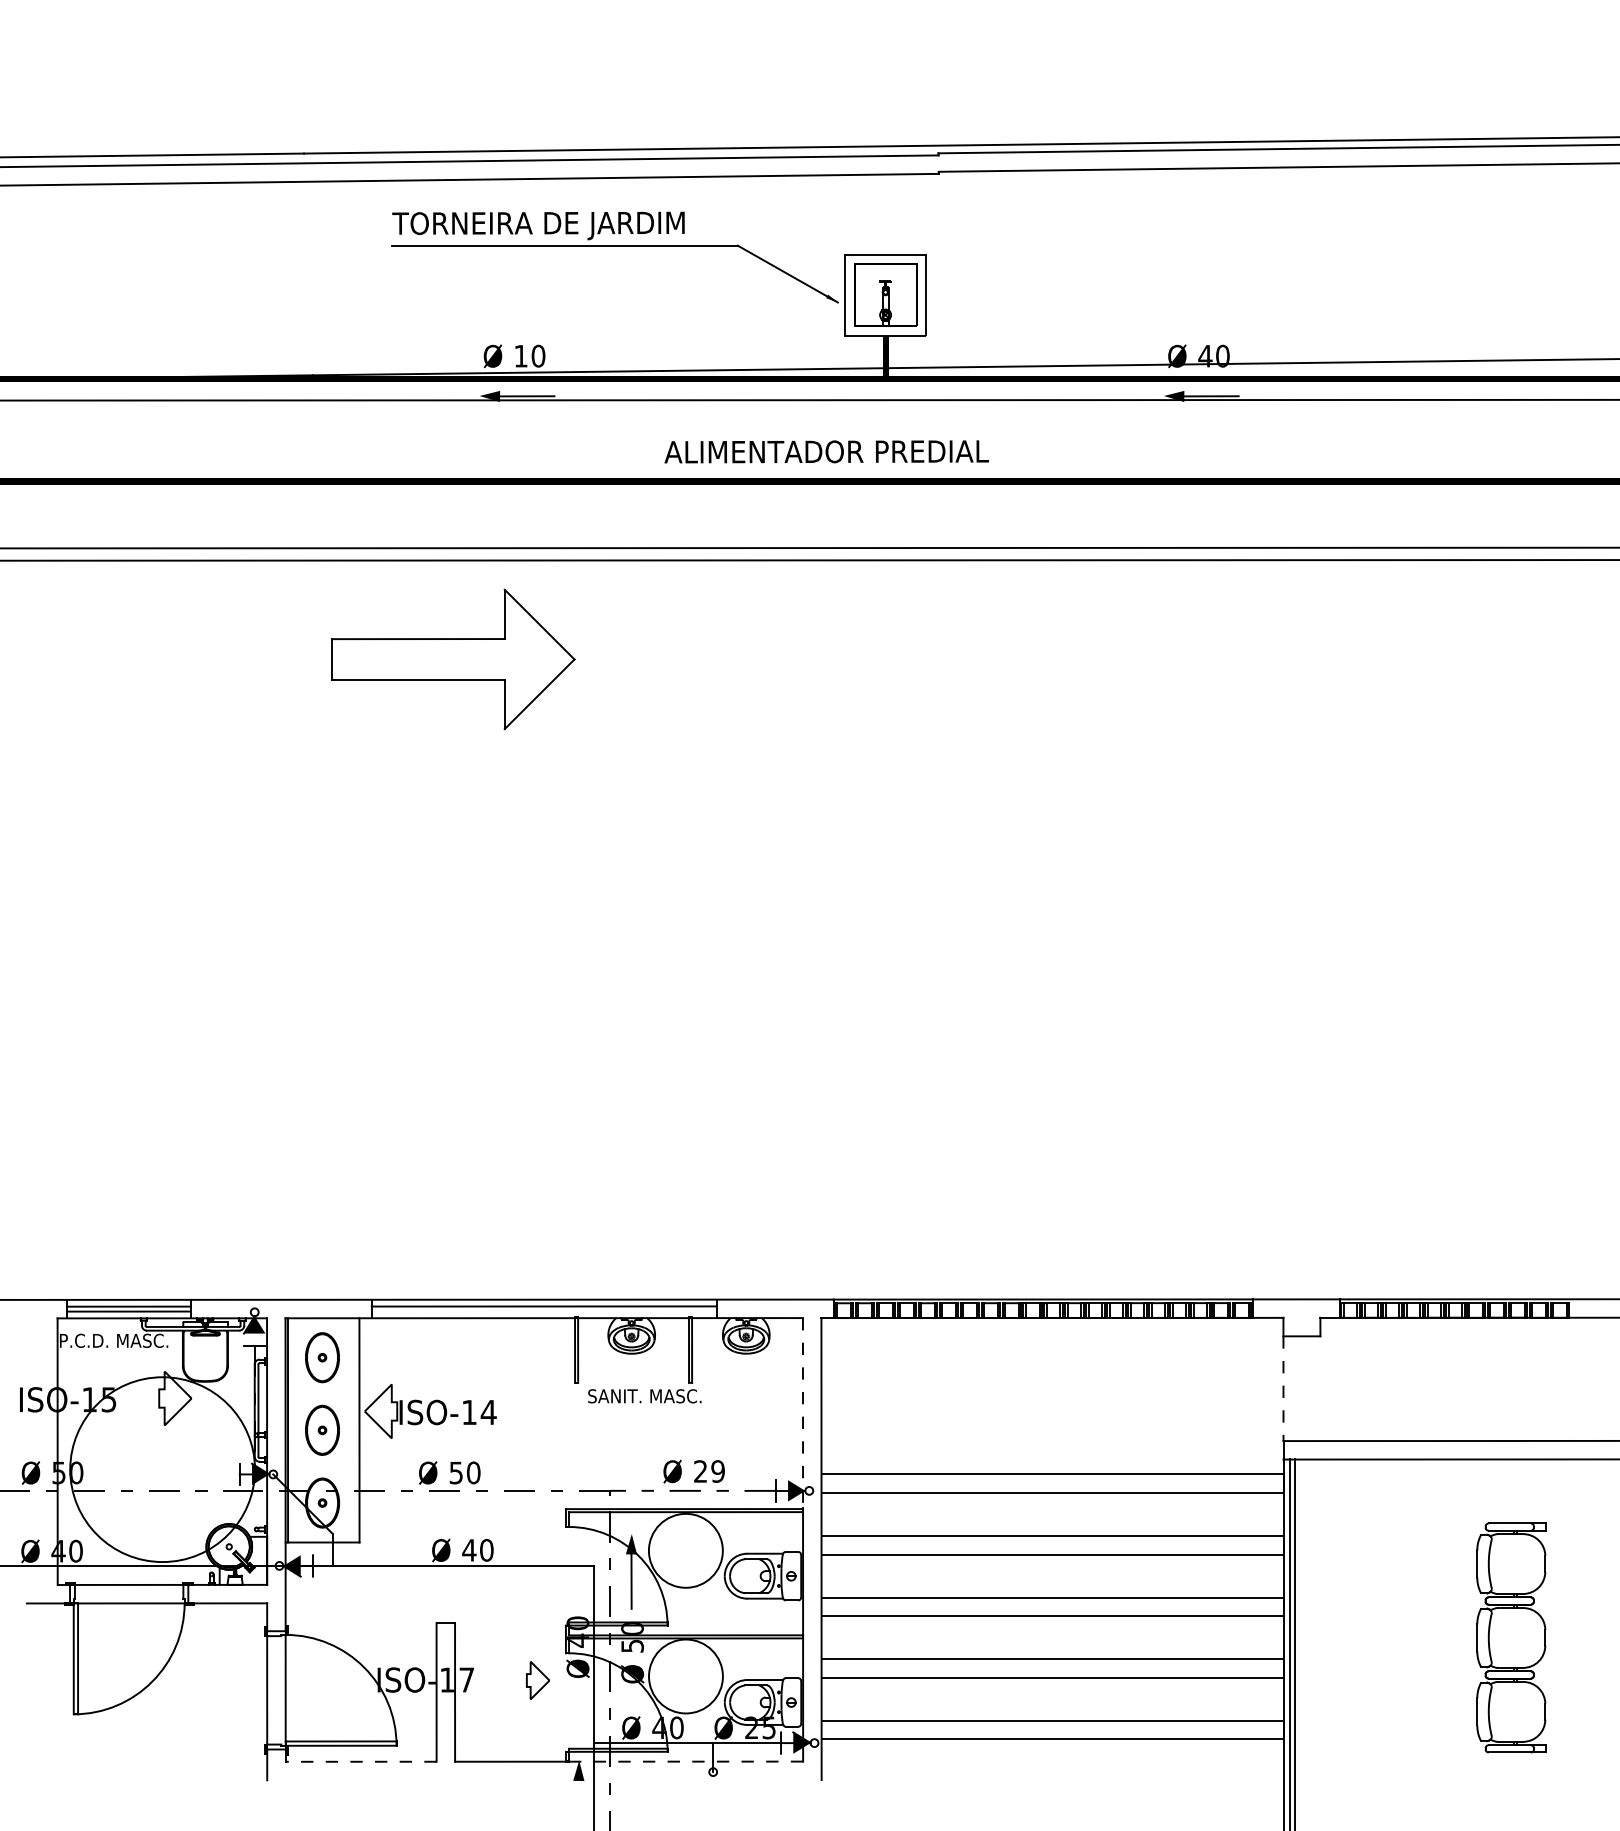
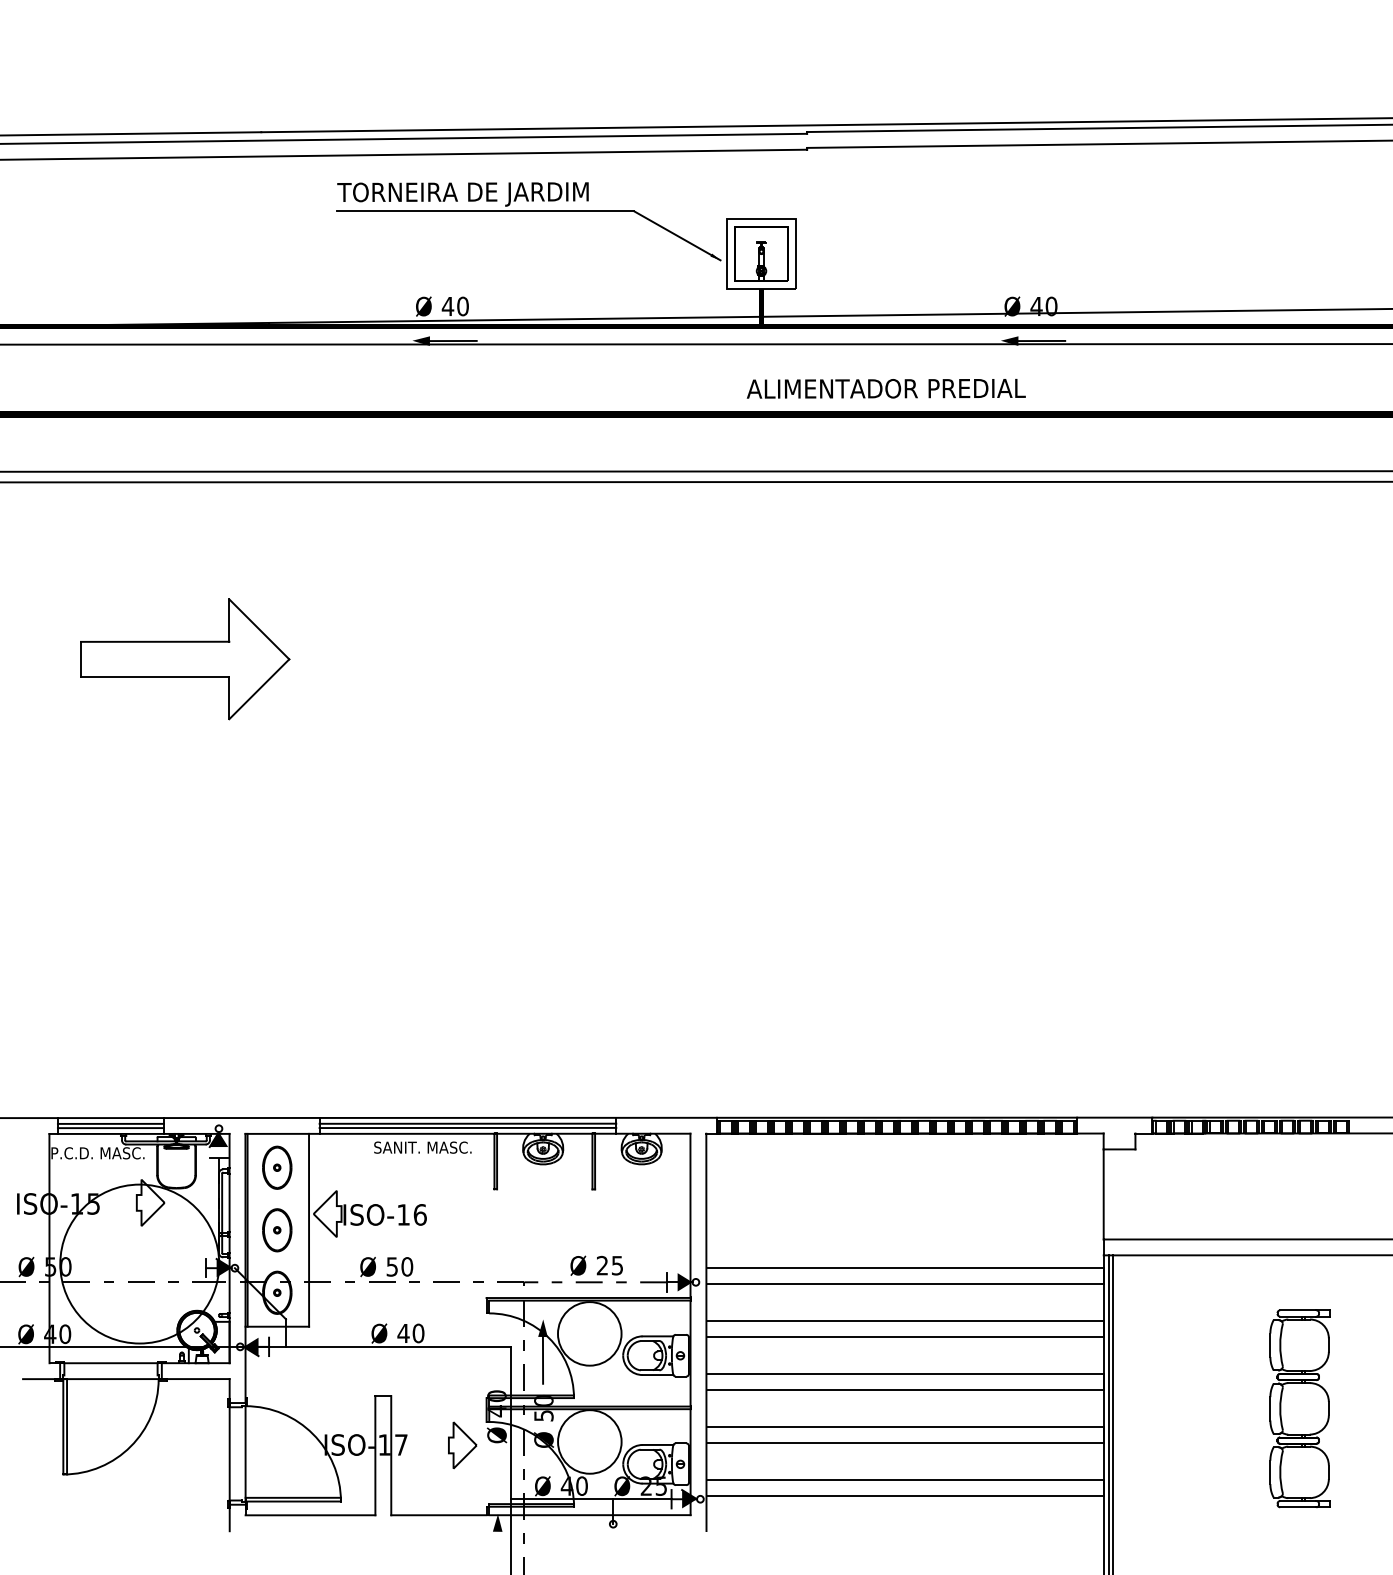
text: (520, 356) -> (447, 306), 10 -> 40
text: (826, 451) -> (886, 388), moved
part: (453, 659) -> (185, 659), moved
line: (543, 1311) -> (467, 1128), added
line: (1283, 1389) -> (1103, 1195), dashed -> solid
text: (644, 1396) -> (422, 1147), moved
text: (488, 1412) -> (420, 1214), ISO-14 -> ISO-16
line: (803, 1414) -> (690, 1216), dashed -> solid
text: (717, 1471) -> (616, 1265), 29 -> 25
part: (537, 1680) -> (462, 1445), size x1.43
line: (360, 1761) -> (309, 1515), dashed -> solid
line: (685, 1761) -> (589, 1515), dashed -> solid

